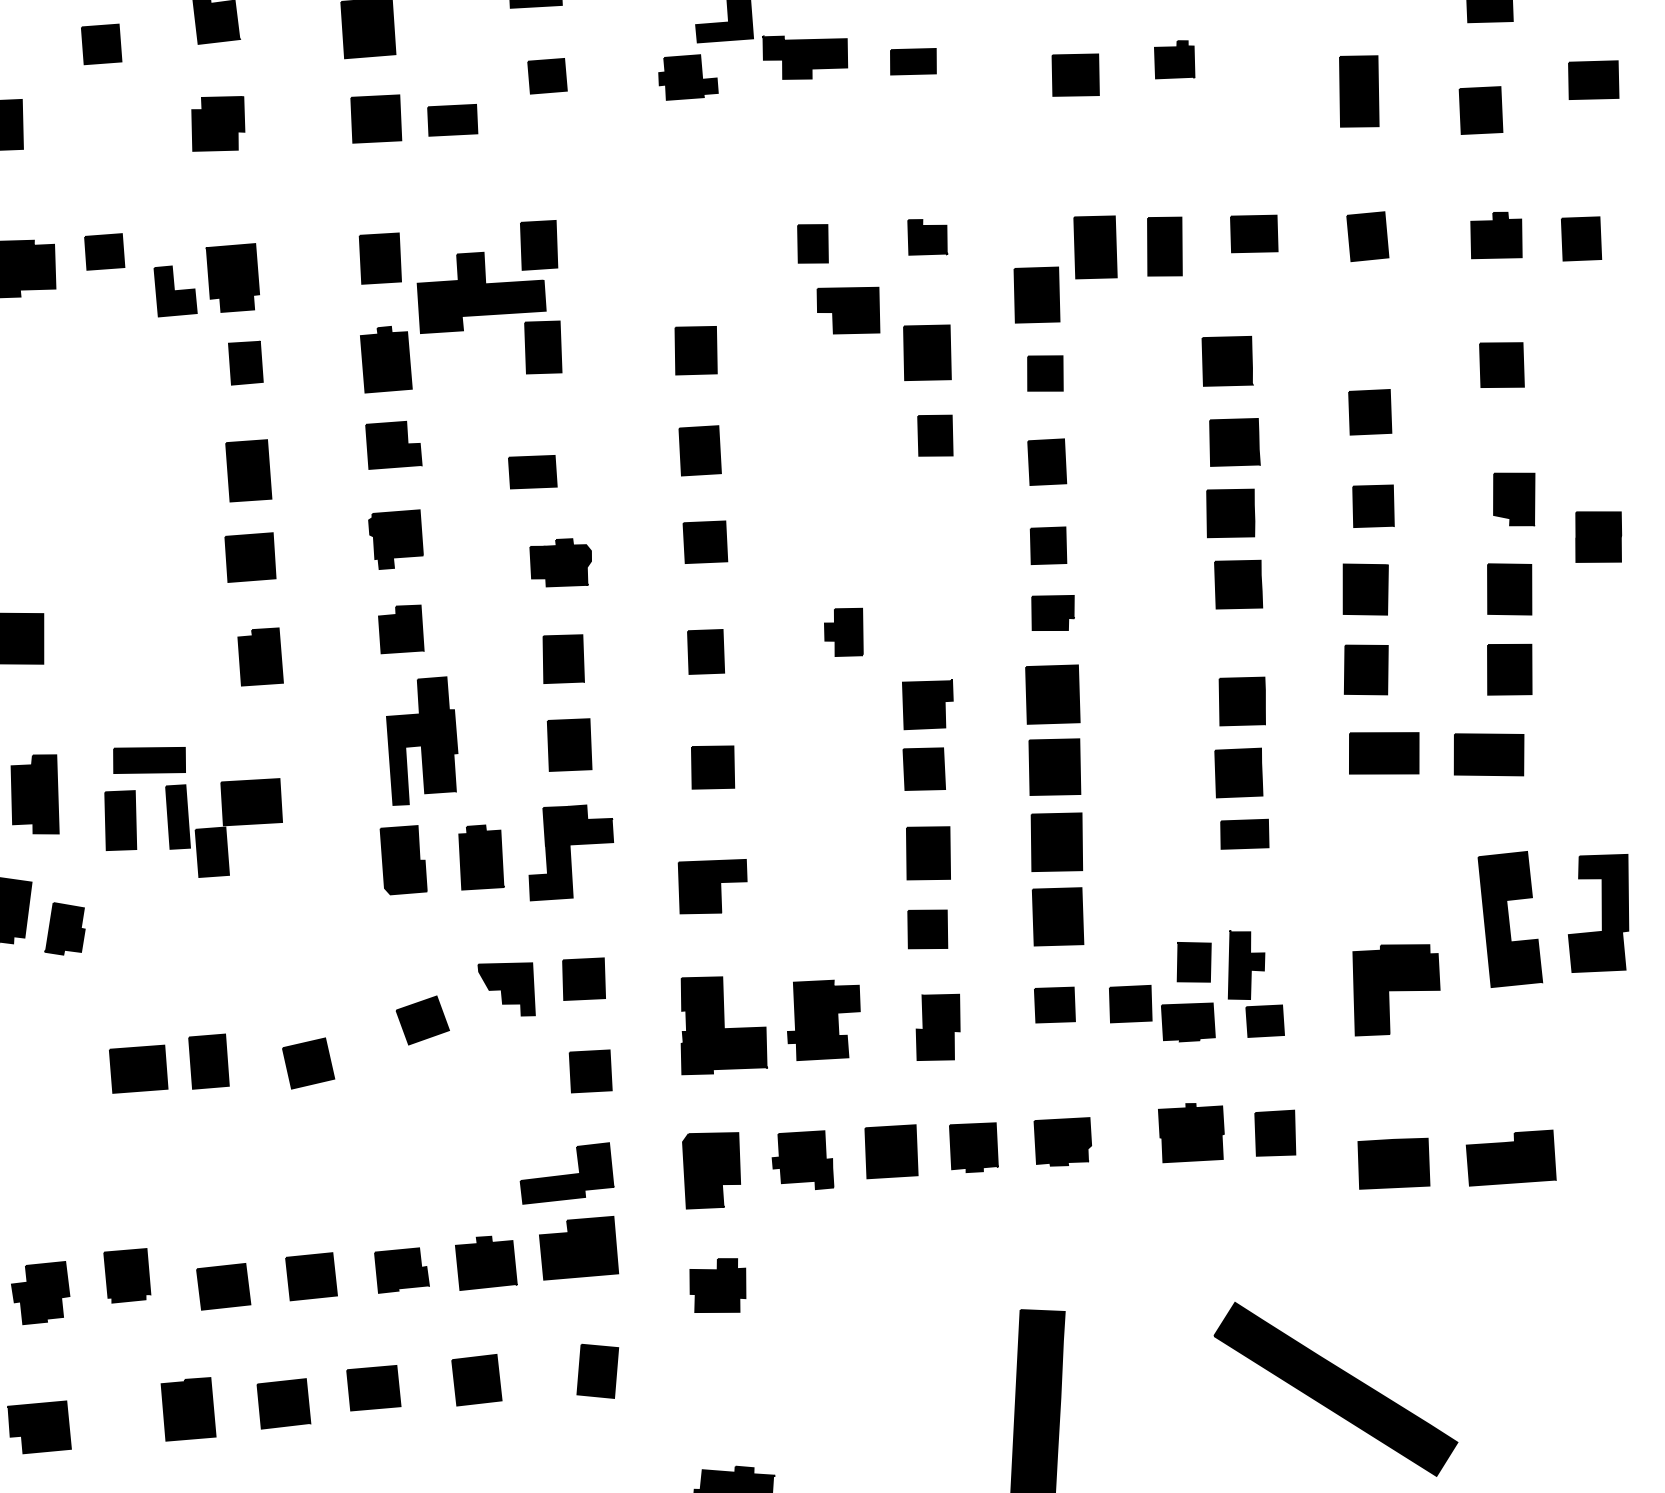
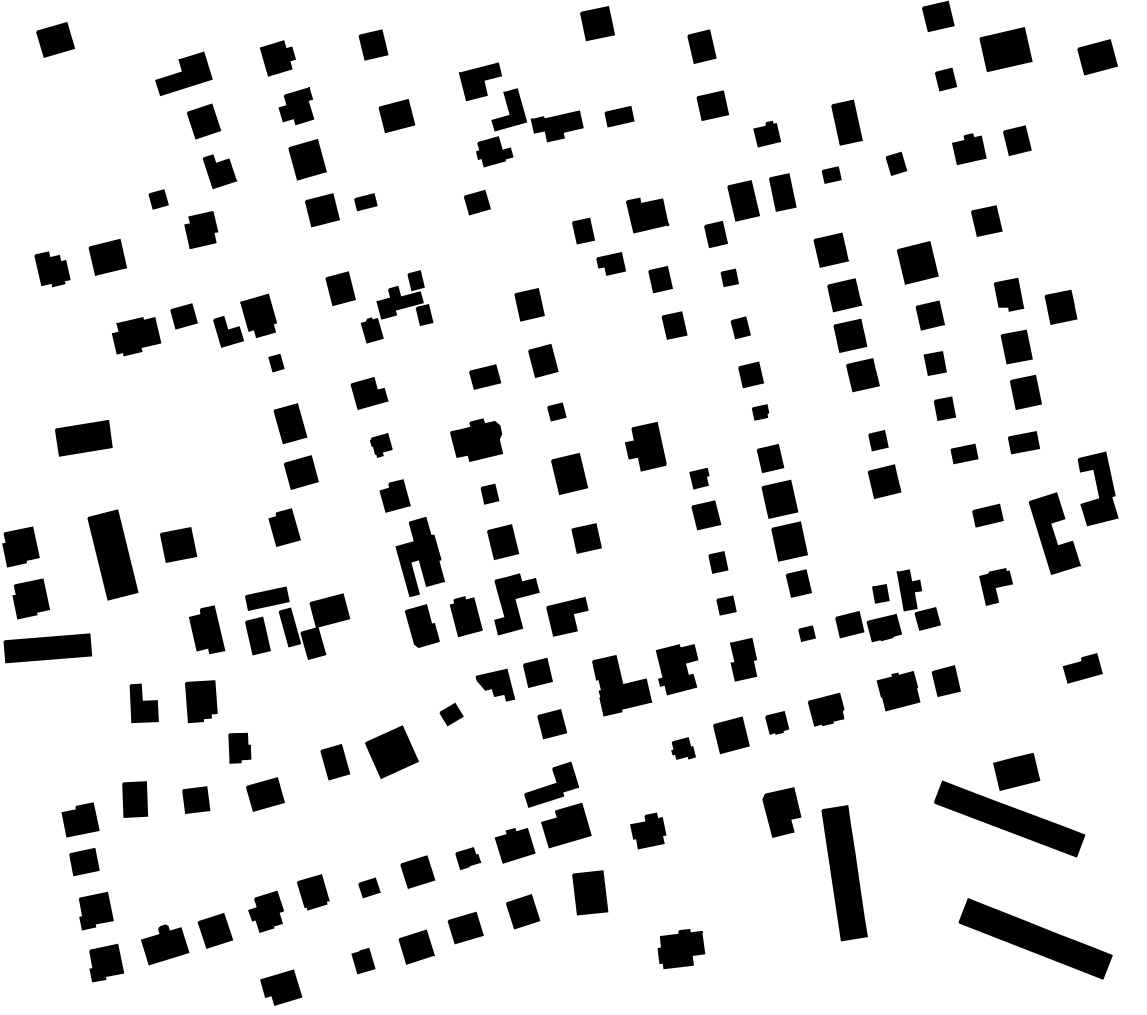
part: (101, 44) -> (158, 199), size x0.7
part: (1174, 59) -> (766, 133), moved
part: (547, 76) -> (477, 202), moved
part: (1594, 80) -> (1006, 49), size x1.6
part: (1358, 91) -> (846, 122), moved
part: (1480, 110) -> (945, 79), size x0.7
part: (452, 118) -> (365, 201), size x0.7
part: (218, 124) -> (201, 230), moved
part: (1254, 232) -> (831, 174), size x0.6
part: (1368, 236) -> (896, 163), size x0.7
part: (927, 239) -> (647, 215), size x1.6
part: (1036, 294) -> (715, 234), size x0.7
part: (469, 307) -> (396, 306), size x0.6
part: (847, 308) -> (610, 263), size x0.7
part: (927, 352) -> (660, 279), size x0.7
part: (246, 362) -> (276, 362), size x0.6
part: (1045, 372) -> (729, 277), size x0.7
part: (1370, 411) -> (917, 262), size x1.4
part: (1046, 461) -> (740, 327), size x0.7
part: (533, 471) -> (485, 376), moved
part: (396, 539) -> (381, 445), size x0.6
part: (705, 541) -> (556, 411), size x0.6
part: (559, 563) -> (476, 440), size x1.4
part: (1366, 589) -> (935, 363), size x0.7
part: (1051, 612) -> (760, 412), size x0.6
part: (844, 631) -> (645, 446), size x1.6
part: (706, 651) -> (569, 473), size x1.4
part: (261, 656) -> (284, 527), moved
part: (563, 657) -> (489, 493), size x0.6
part: (1365, 669) -> (944, 408), size x0.7
part: (1053, 694) -> (770, 458), size x0.7
part: (1242, 700) -> (878, 440), size x0.6
part: (925, 704) -> (699, 478), size x0.6
part: (1384, 752) -> (964, 453), size x0.6
part: (1488, 754) -> (1023, 442), size x0.7
part: (1244, 833) -> (987, 515), moved
part: (929, 853) -> (718, 562), size x0.6
part: (710, 885) -> (567, 616), moved
part: (1601, 913) -> (1097, 488), moved
part: (1057, 916) -> (798, 583), size x0.7
part: (66, 929) -> (239, 747), moved
part: (927, 929) -> (726, 605), size x0.7
part: (1193, 961) -> (880, 593), size x0.7
part: (1391, 989) -> (995, 586), size x0.6
part: (1054, 1004) -> (806, 633), size x0.6
part: (423, 1020) -> (451, 714), size x0.7
part: (308, 1062) -> (391, 751), size x1.6
part: (138, 1069) -> (265, 794), moved
part: (972, 1145) -> (776, 722), size x0.7
part: (805, 1157) -> (683, 748), size x0.6
part: (1511, 1158) -> (1082, 668), size x0.7
part: (1393, 1163) -> (1016, 771), moved
part: (709, 1170) -> (781, 812), moved
part: (402, 1271) -> (468, 858), size x0.7
part: (224, 1286) -> (369, 887), size x0.6
part: (598, 1370) -> (590, 892), size x1.4
part: (189, 1408) -> (363, 960), size x0.6

